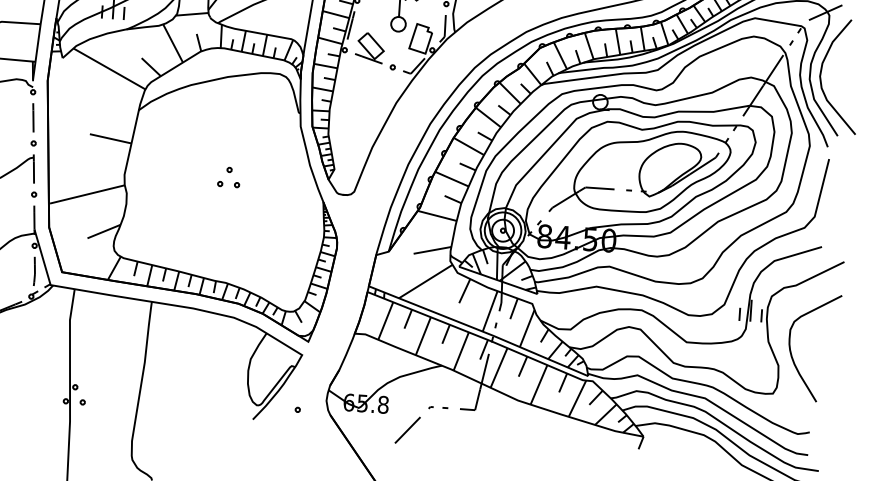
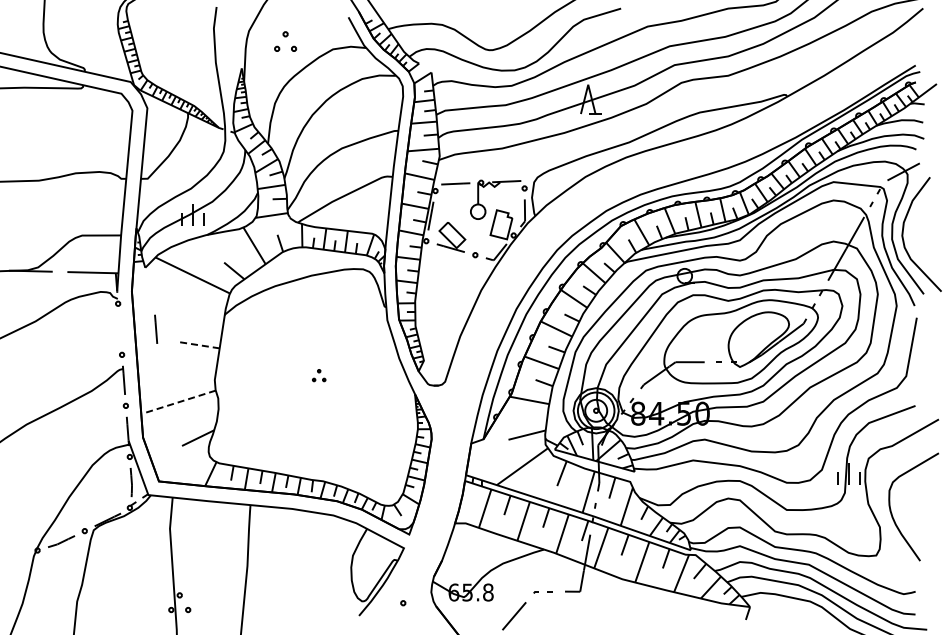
line: (33, 117) -> (156, 328), moved
line: (110, 139) -> (198, 345), solid -> dashed
part: (228, 177) -> (318, 375), size x0.6
line: (87, 194) -> (179, 402), solid -> dashed

